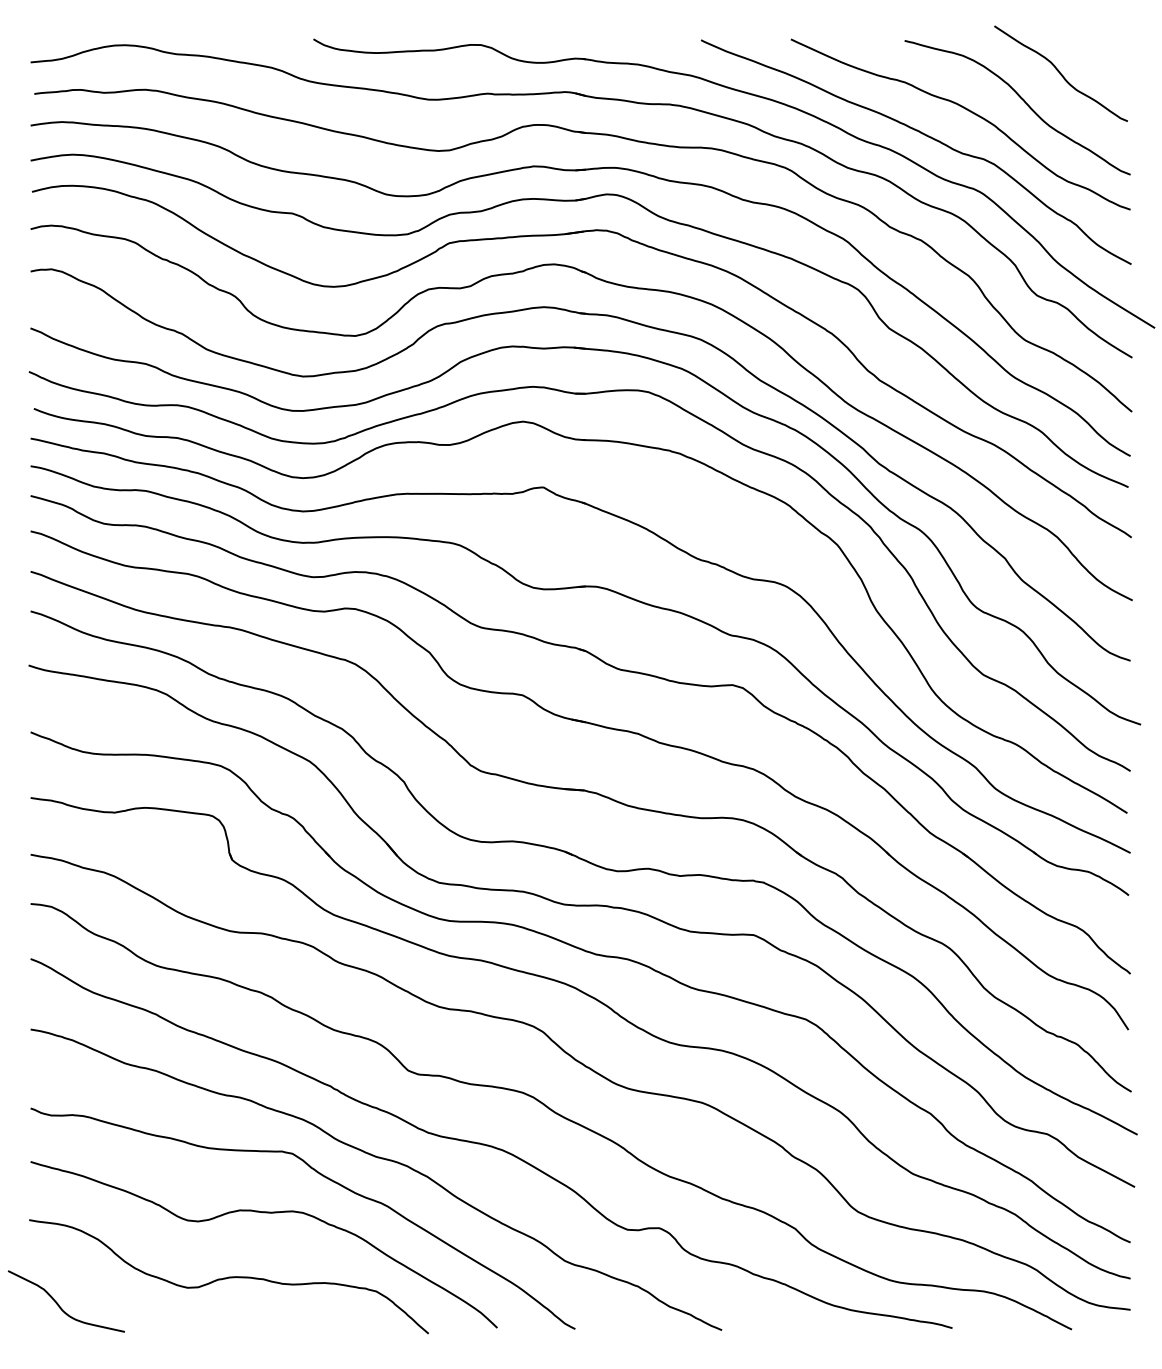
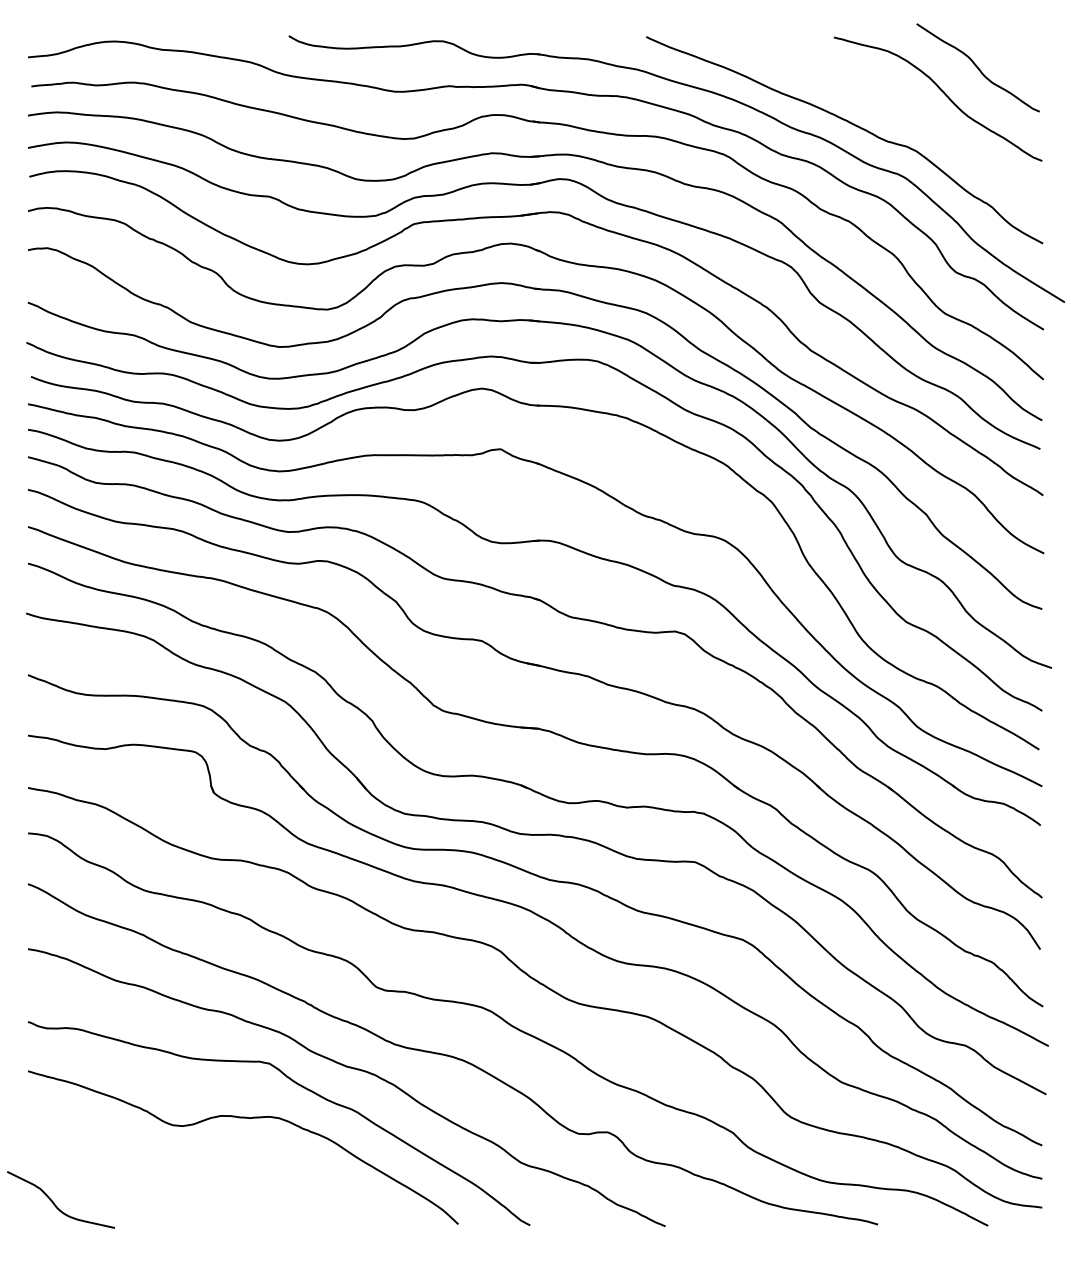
curve: (966, 110) -> (890, 101), removed
curve: (228, 1276) -> (210, 1176), removed

